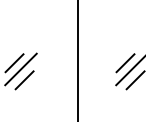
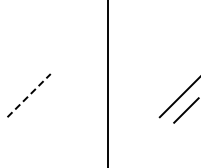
line: (13, 62) -> (19, 86), removed
line: (125, 62) -> (172, 86), removed
line: (21, 69) -> (29, 95), solid -> dashed
line: (24, 80) -> (33, 110), removed

